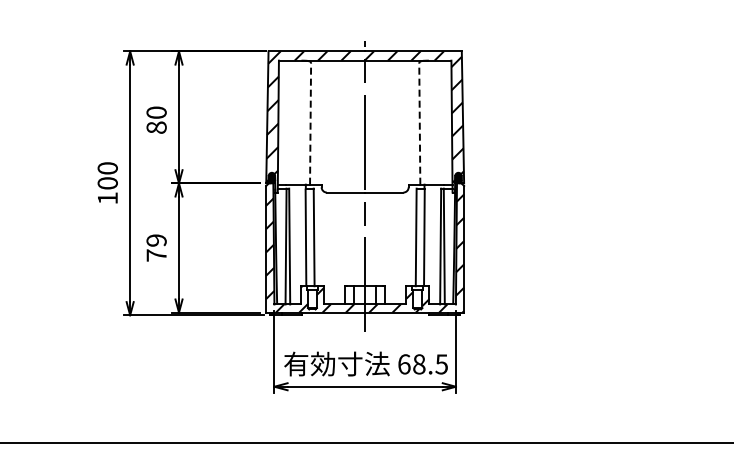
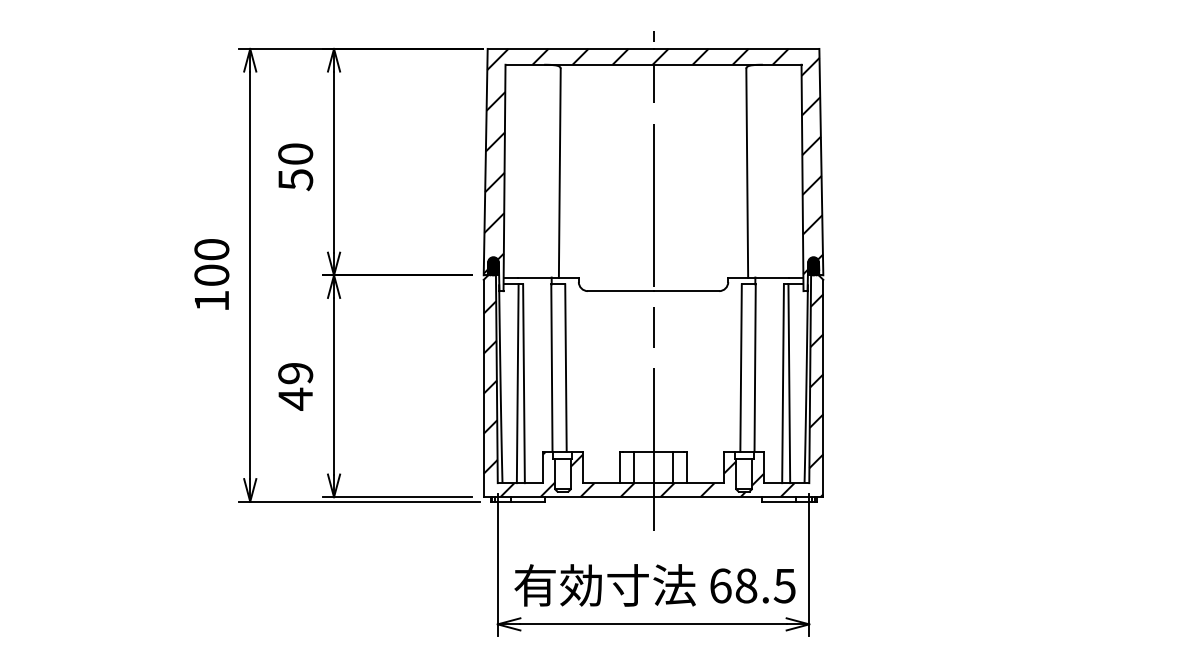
line: (310, 123) -> (559, 172), dashed -> solid
line: (419, 123) -> (746, 172), dashed -> solid
text: (156, 127) -> (295, 179), 80 -> 50
text: (156, 255) -> (295, 399), 79 -> 49

